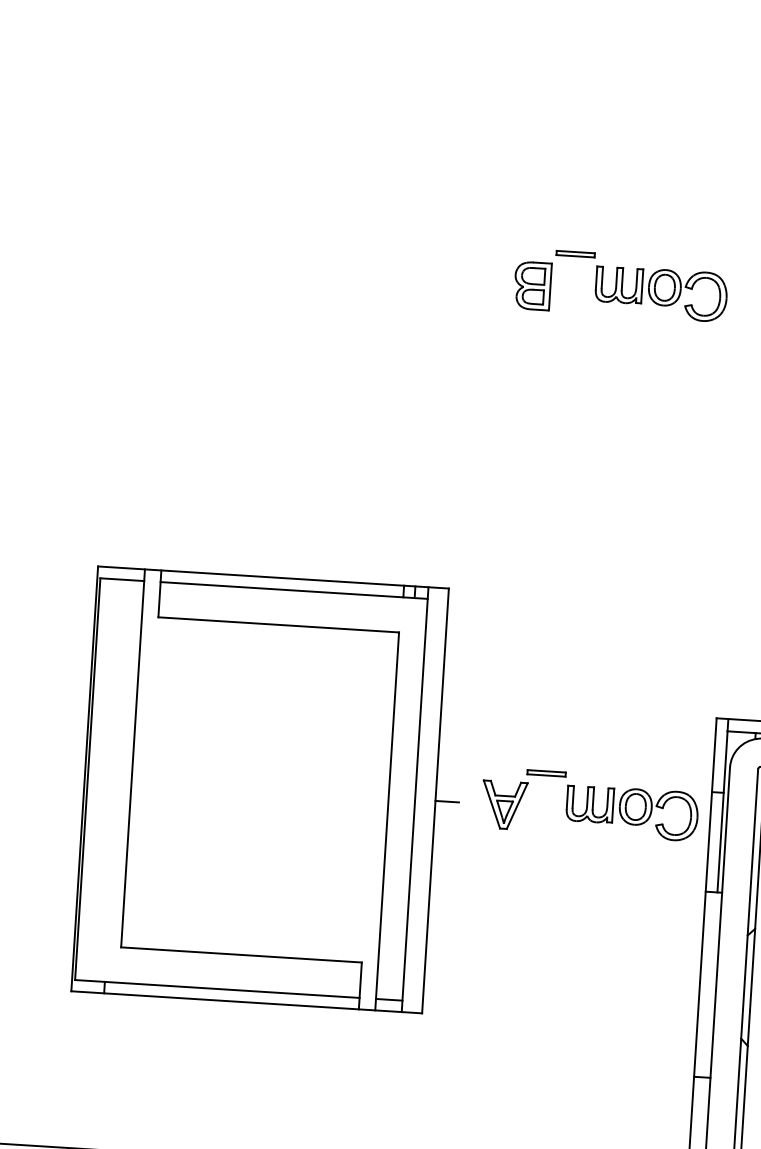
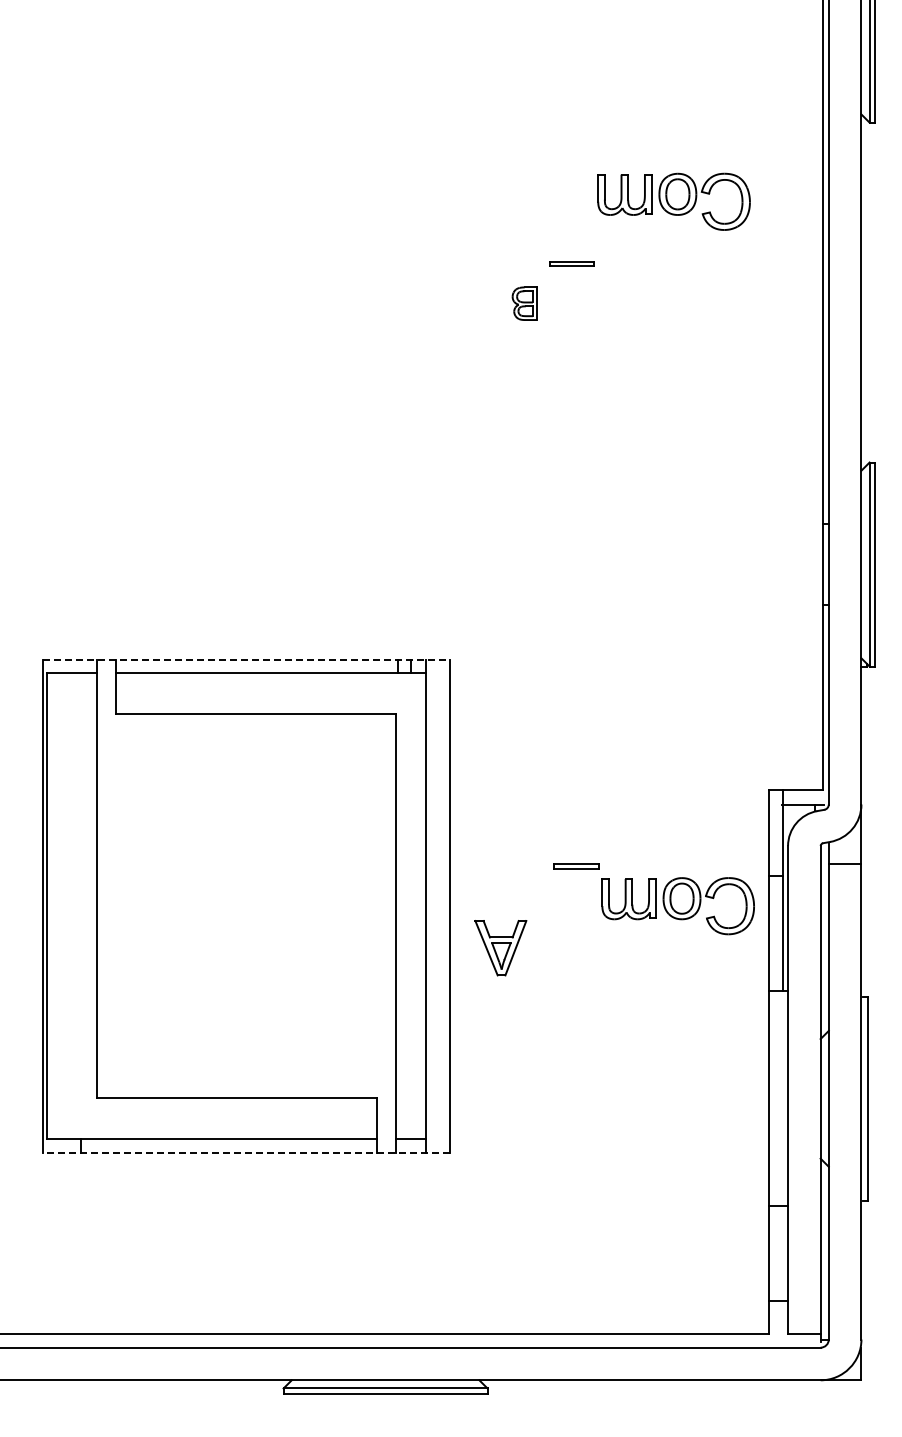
part: (532, 285) -> (524, 303), size x0.6
part: (660, 293) -> (673, 201), moved
line: (273, 577) -> (246, 659), solid -> dashed
line: (447, 801) -> (463, 906), removed
part: (503, 805) -> (500, 948), moved
line: (246, 1002) -> (246, 1152), solid -> dashed

